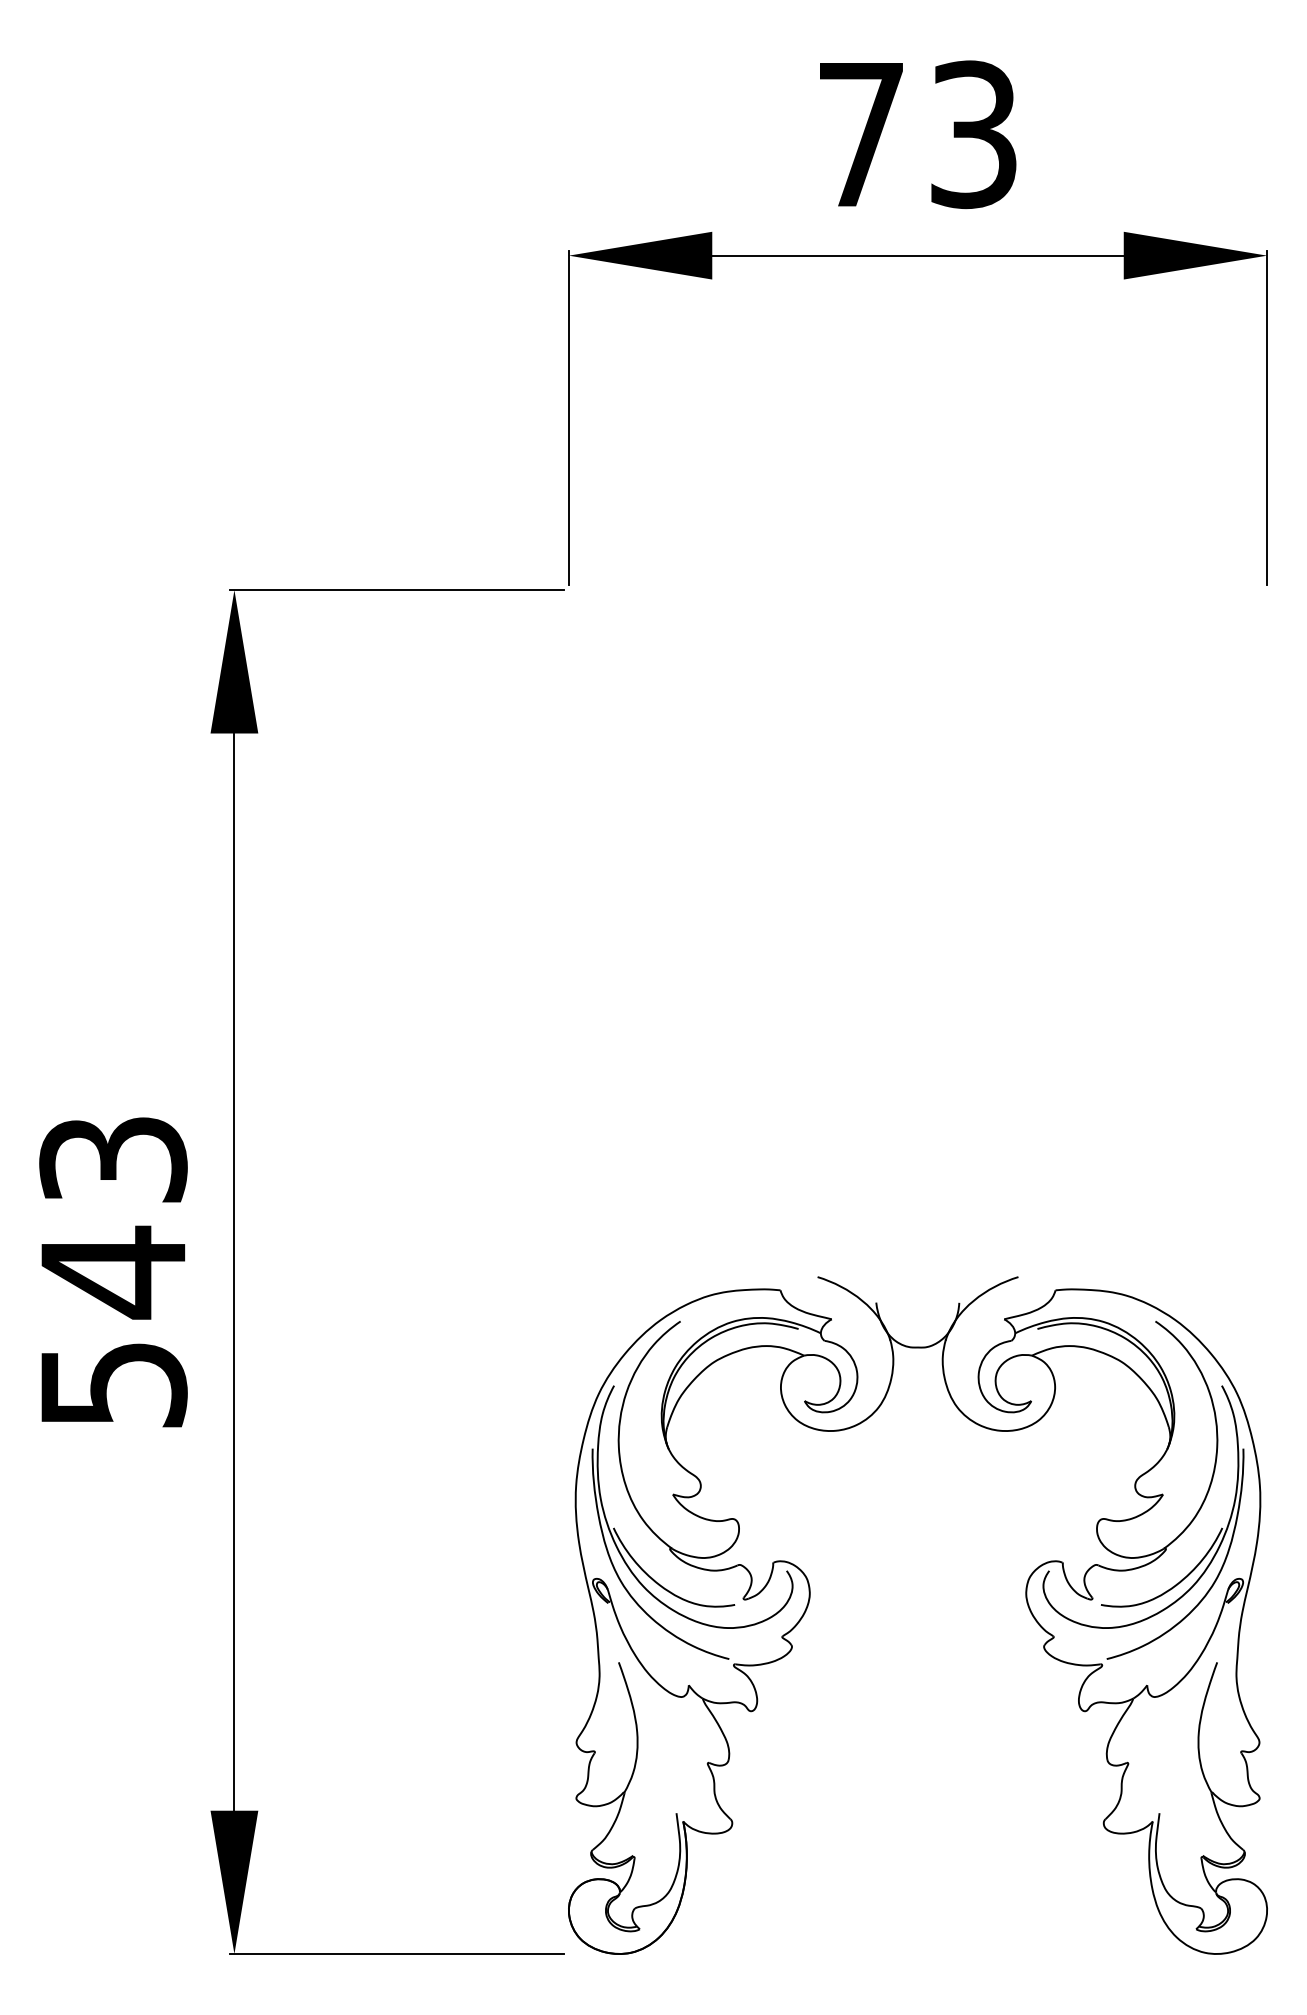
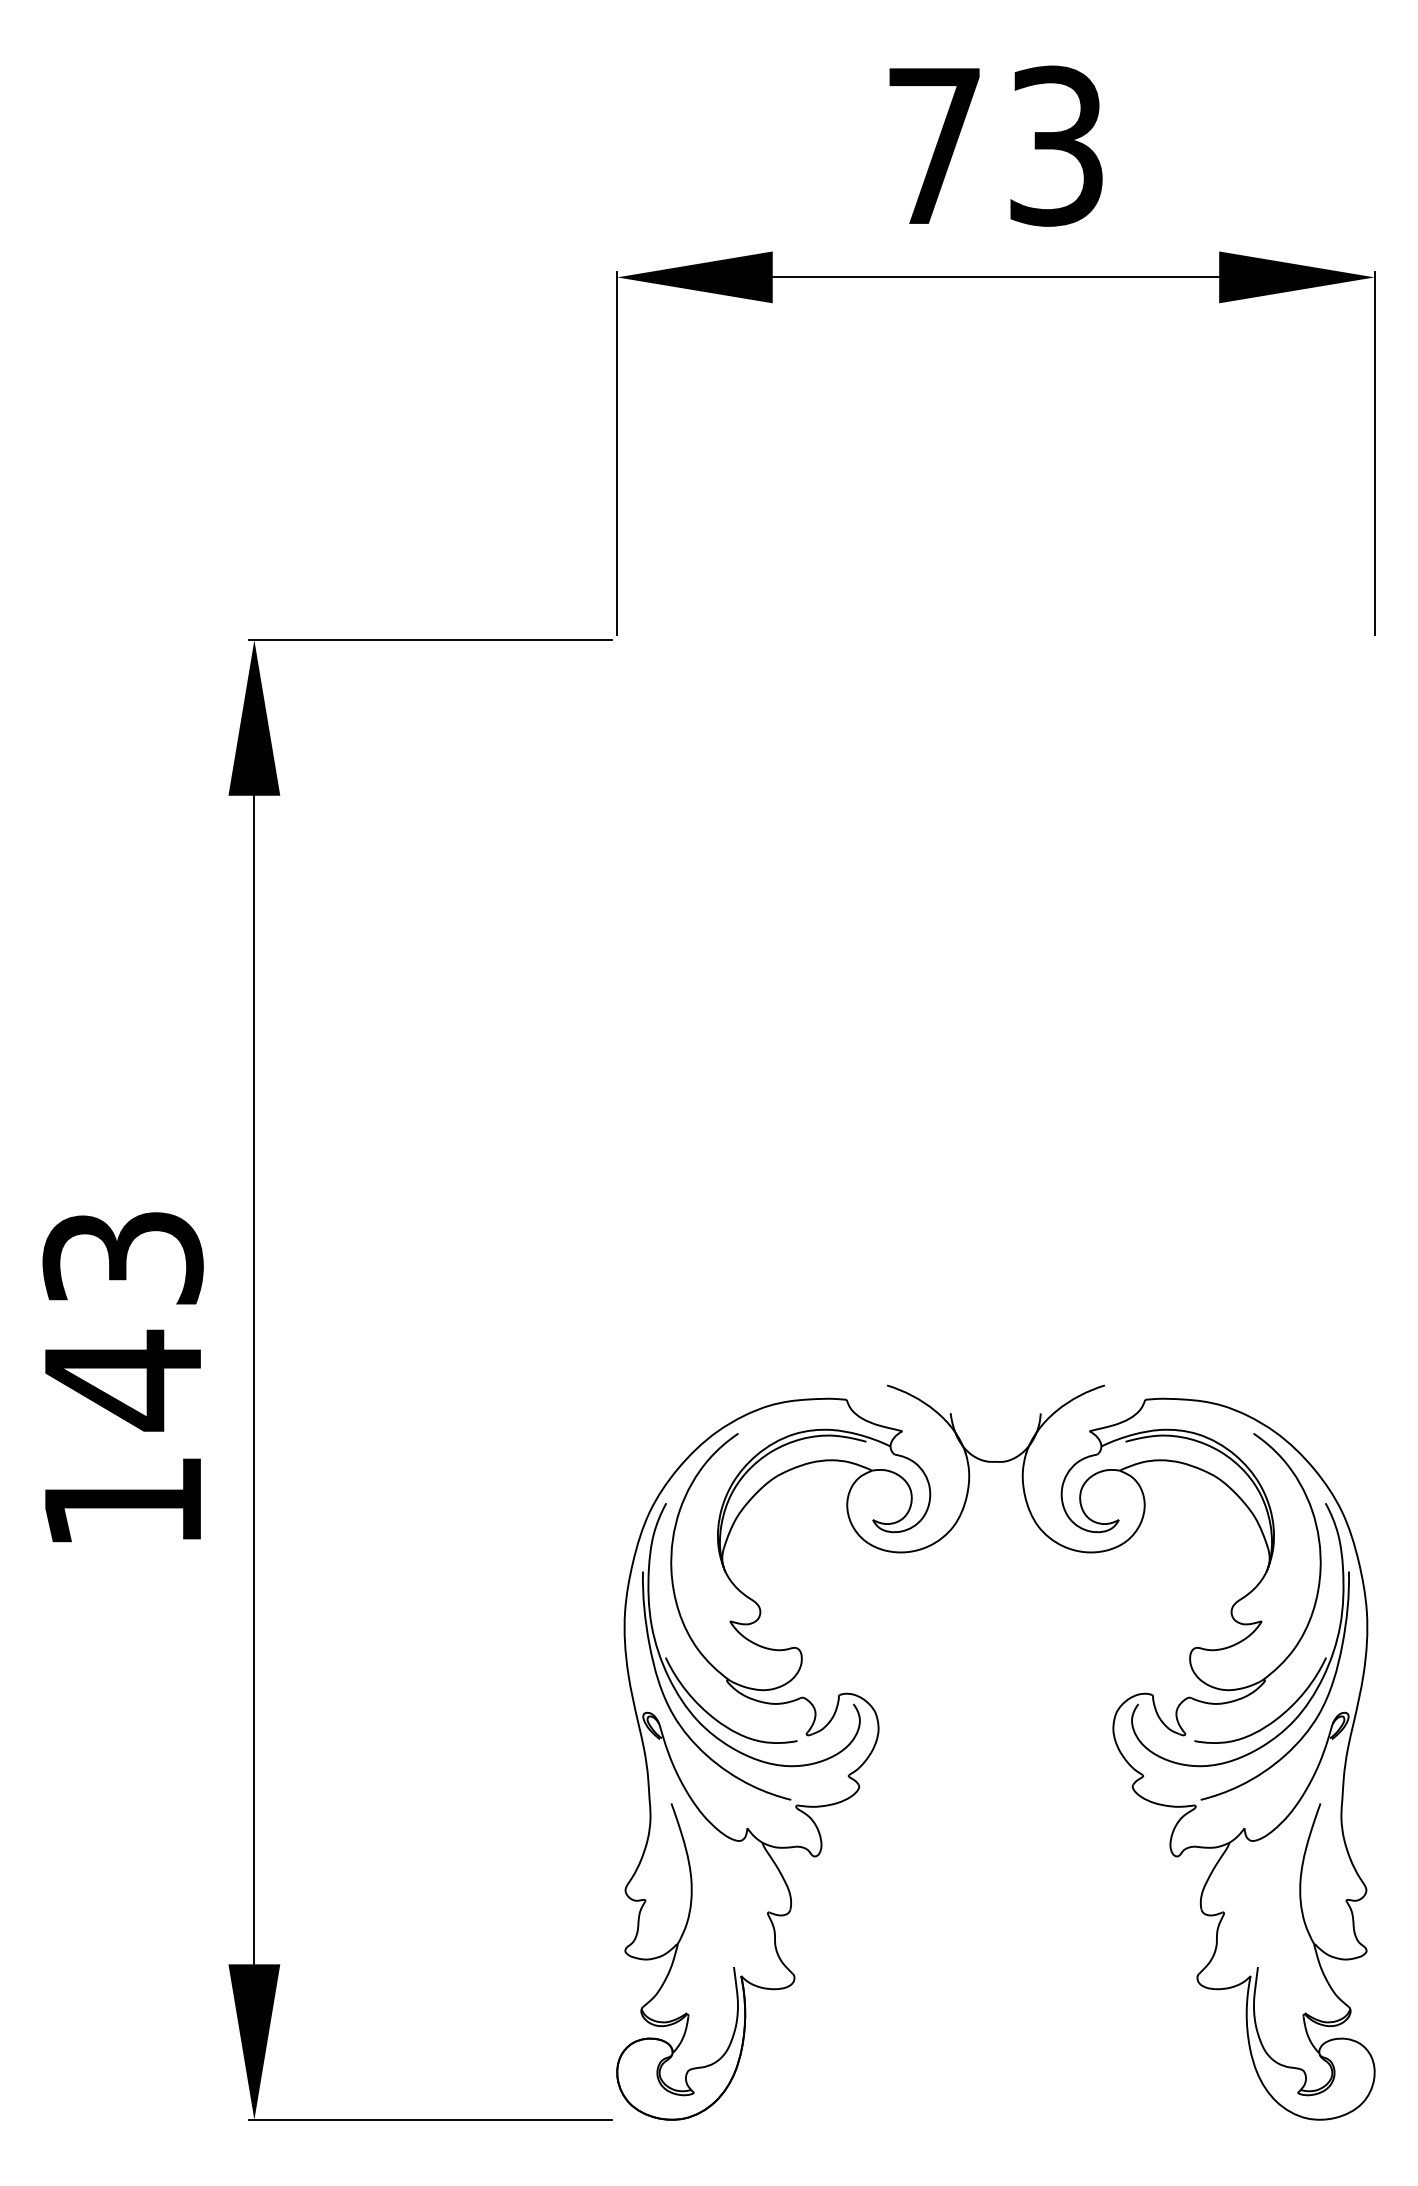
text: (114, 1384) -> (124, 1502), 543 -> 143

